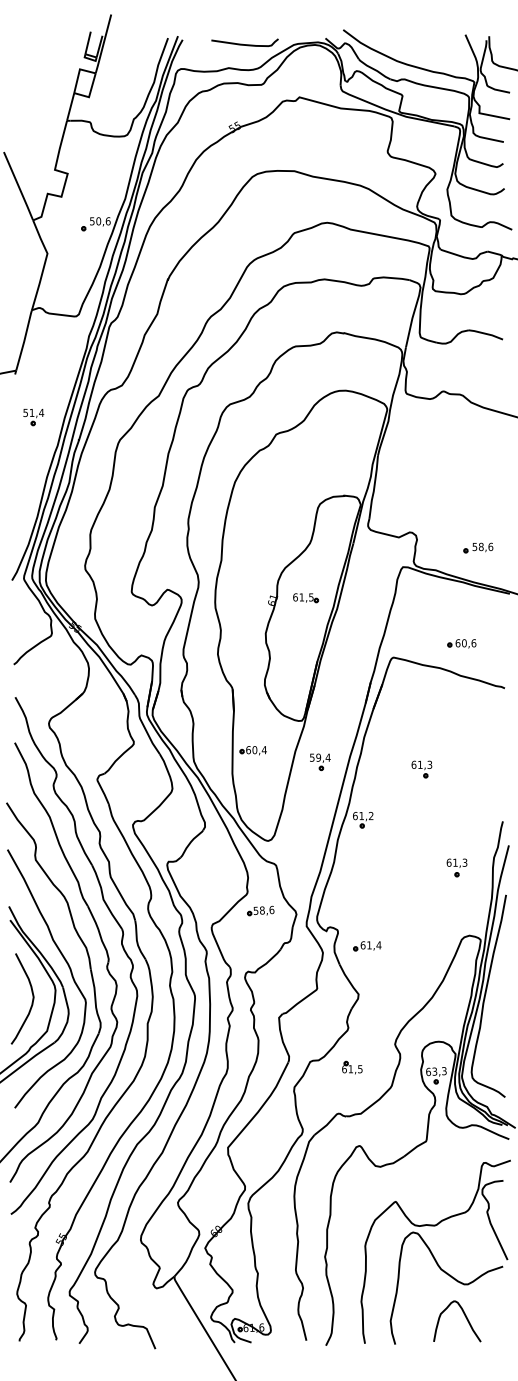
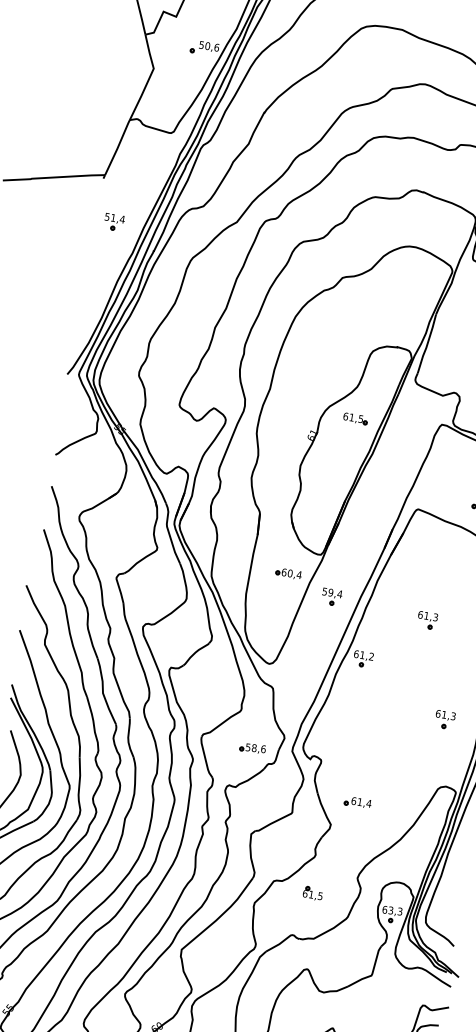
part: (306, 598) -> (356, 419), moved
part: (252, 750) -> (287, 573), moved
part: (260, 910) -> (252, 747), moved
part: (367, 946) -> (357, 802), moved

